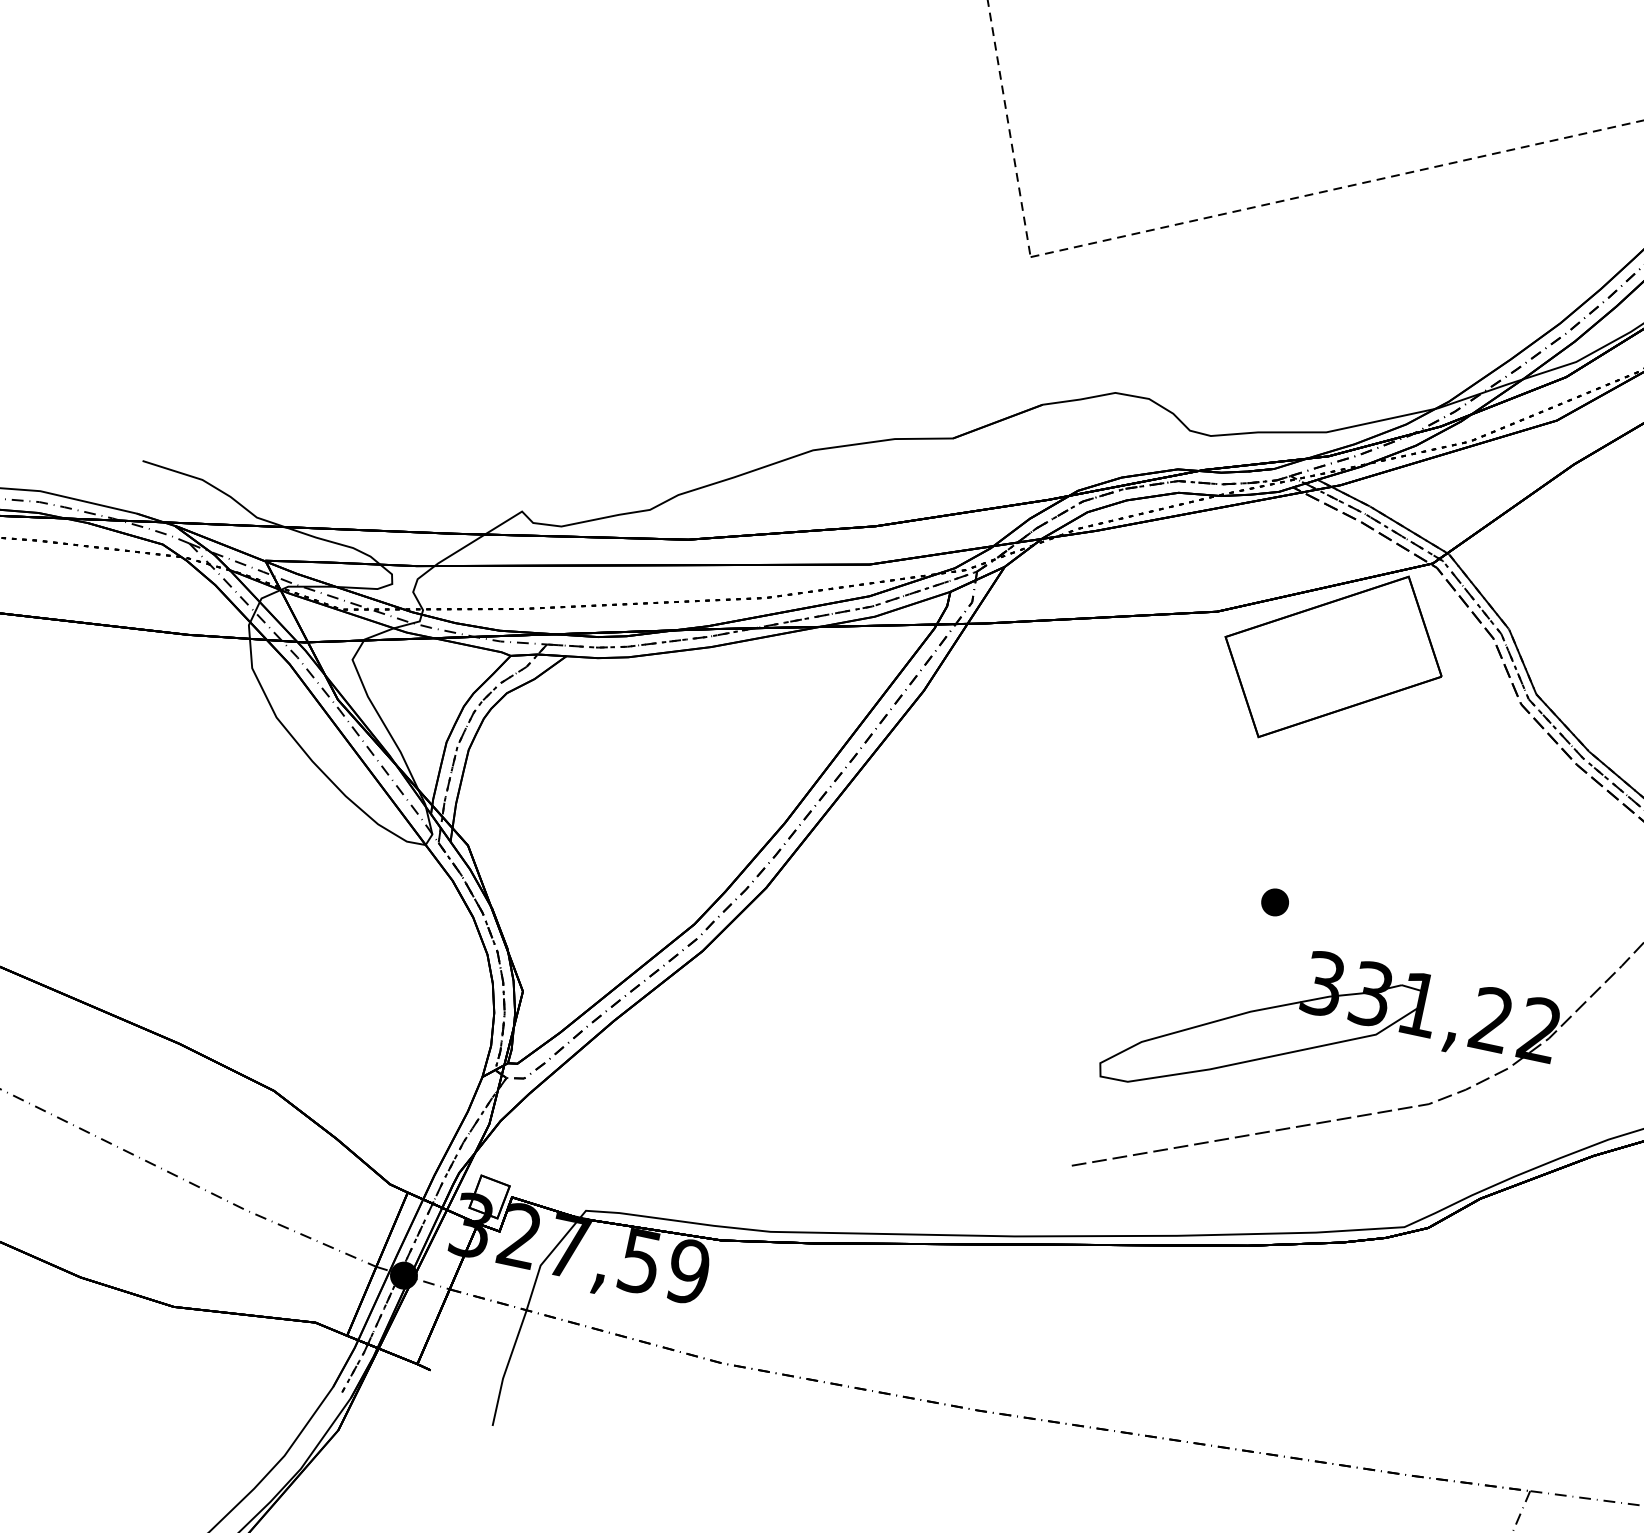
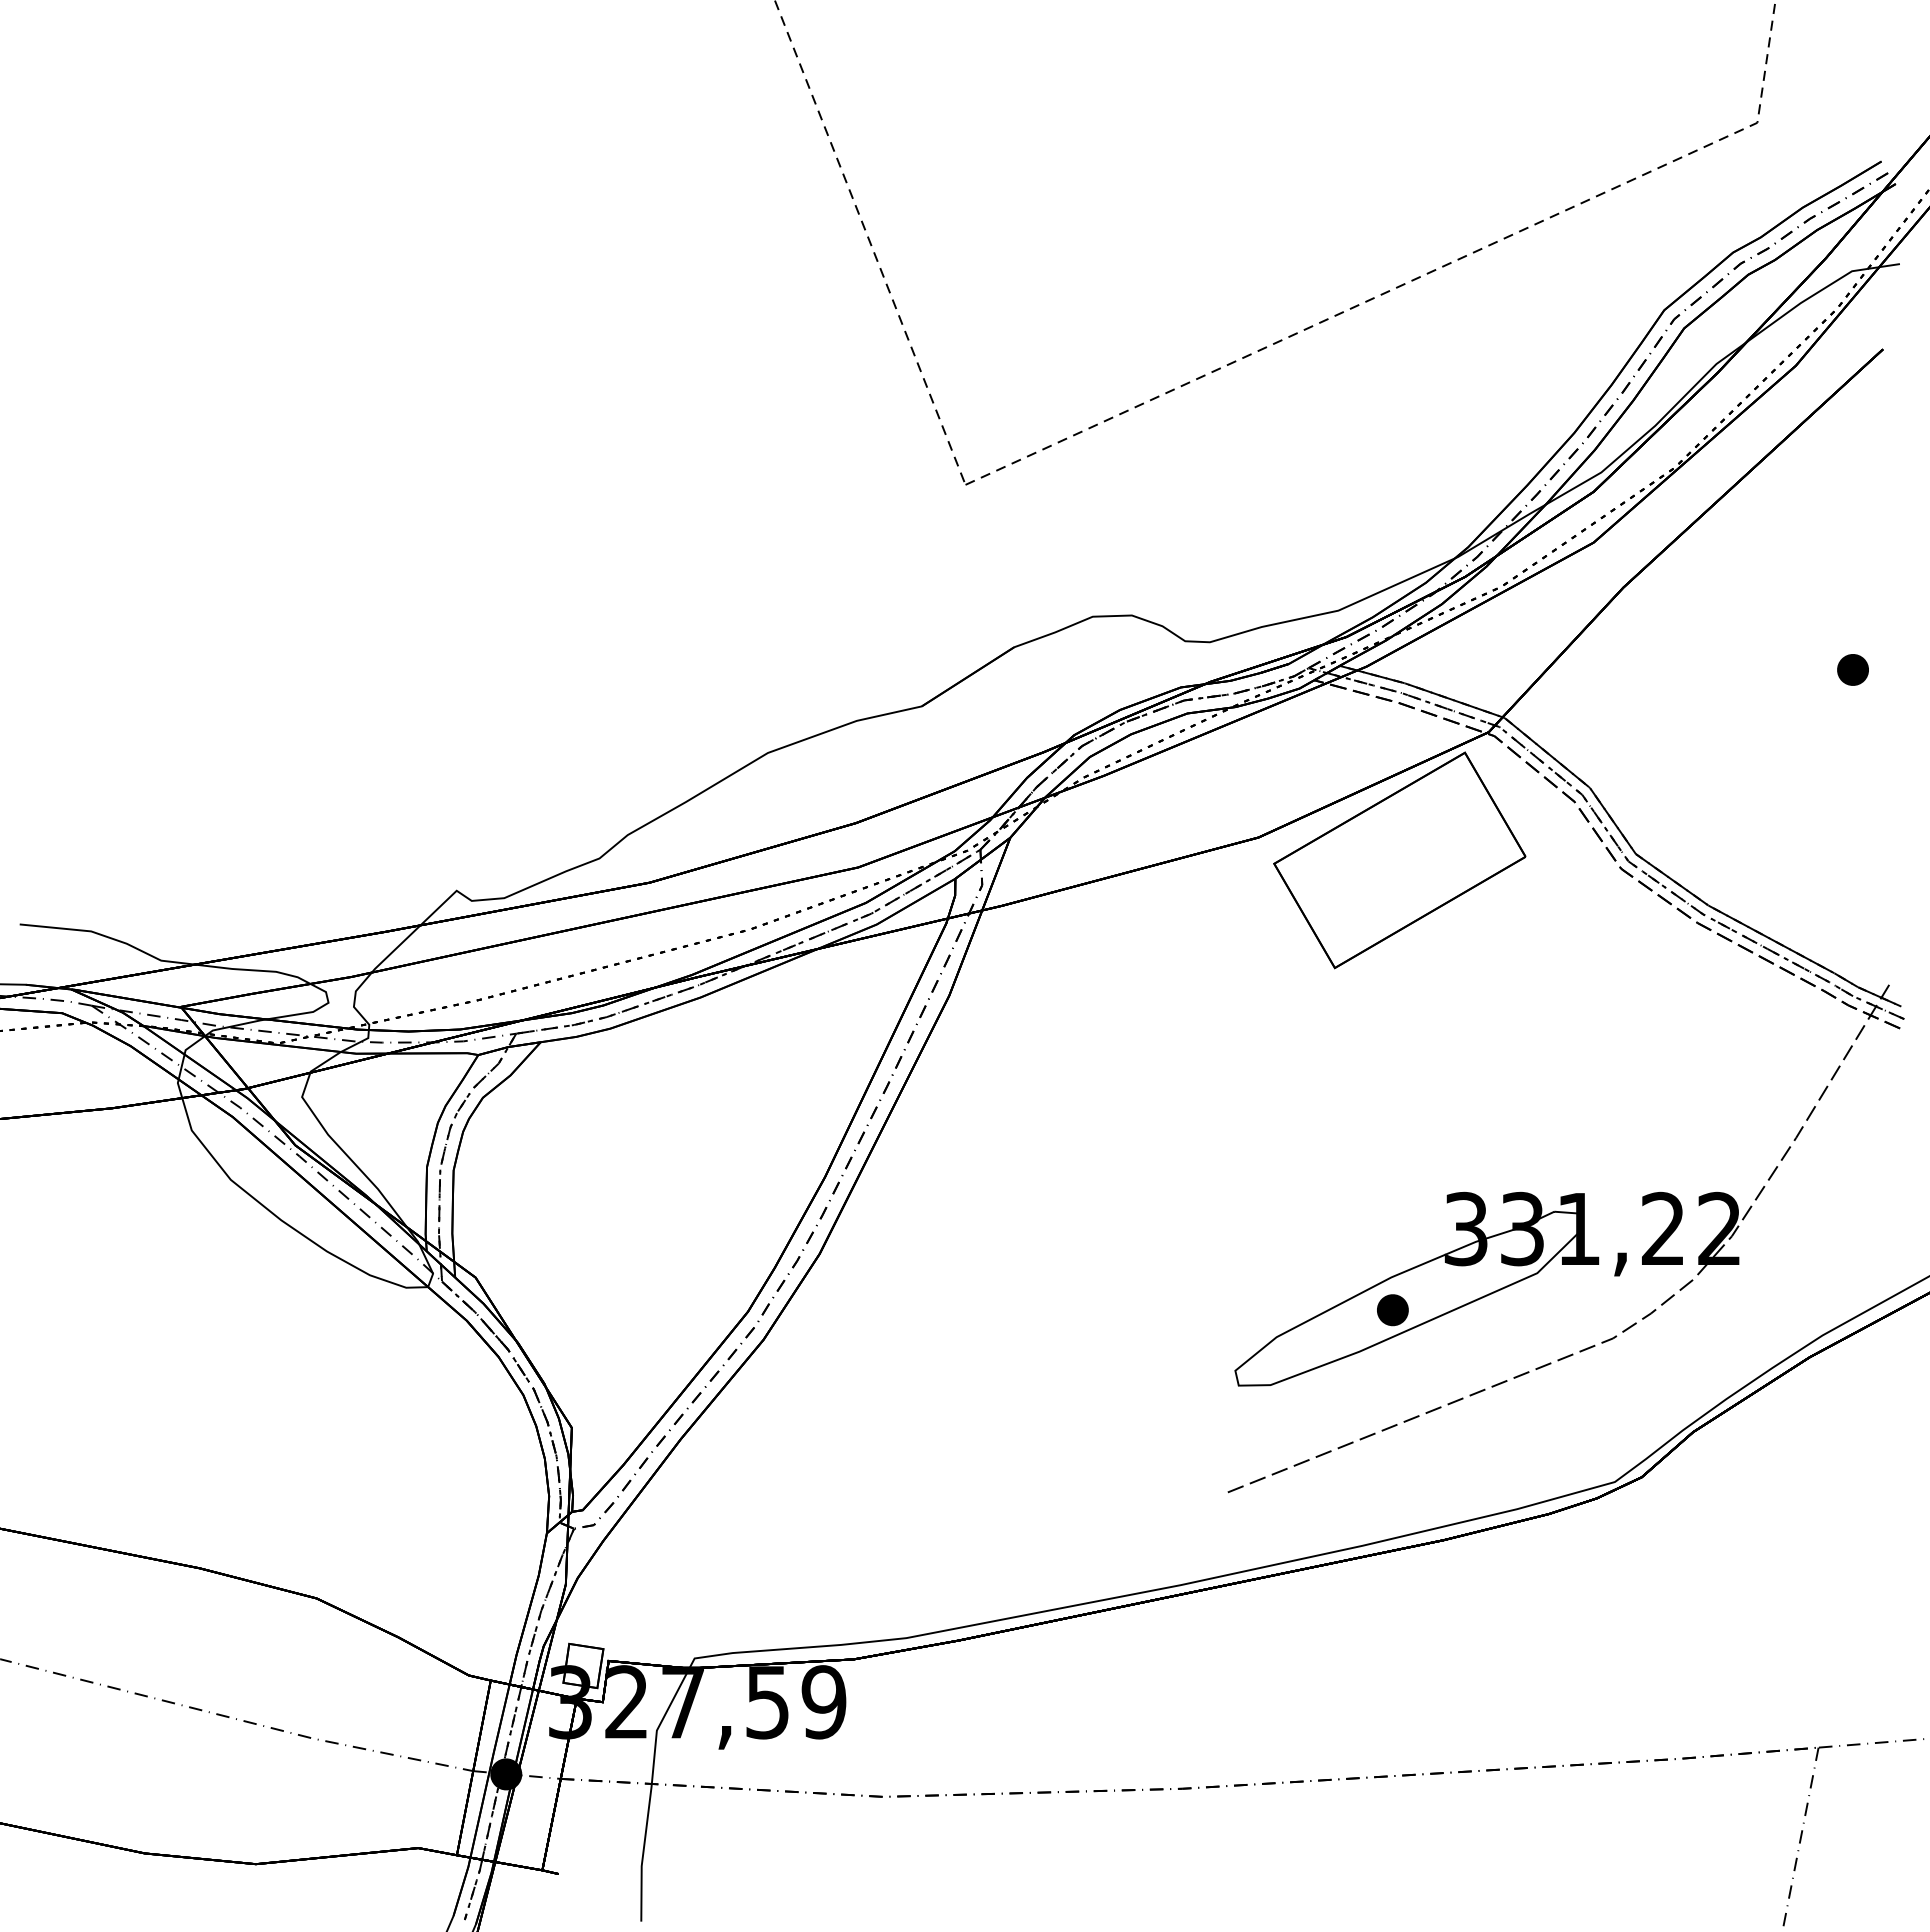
part: (1274, 902) -> (1392, 1310), moved

